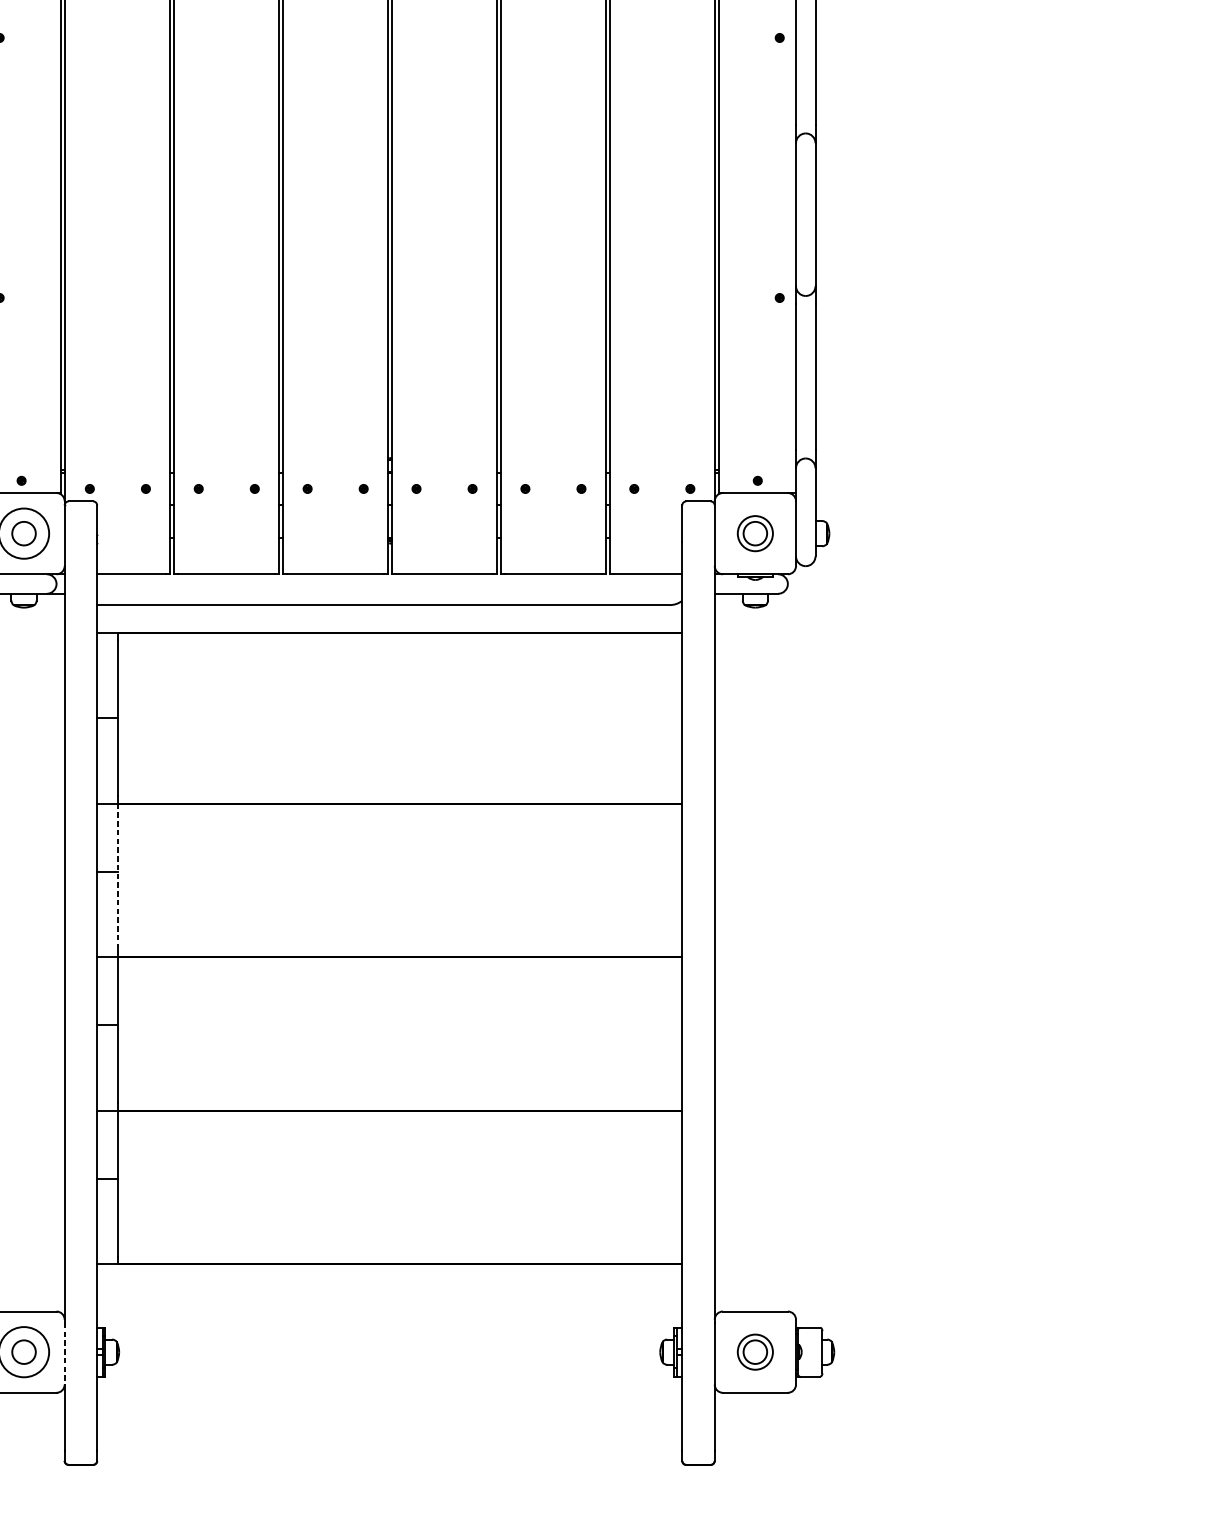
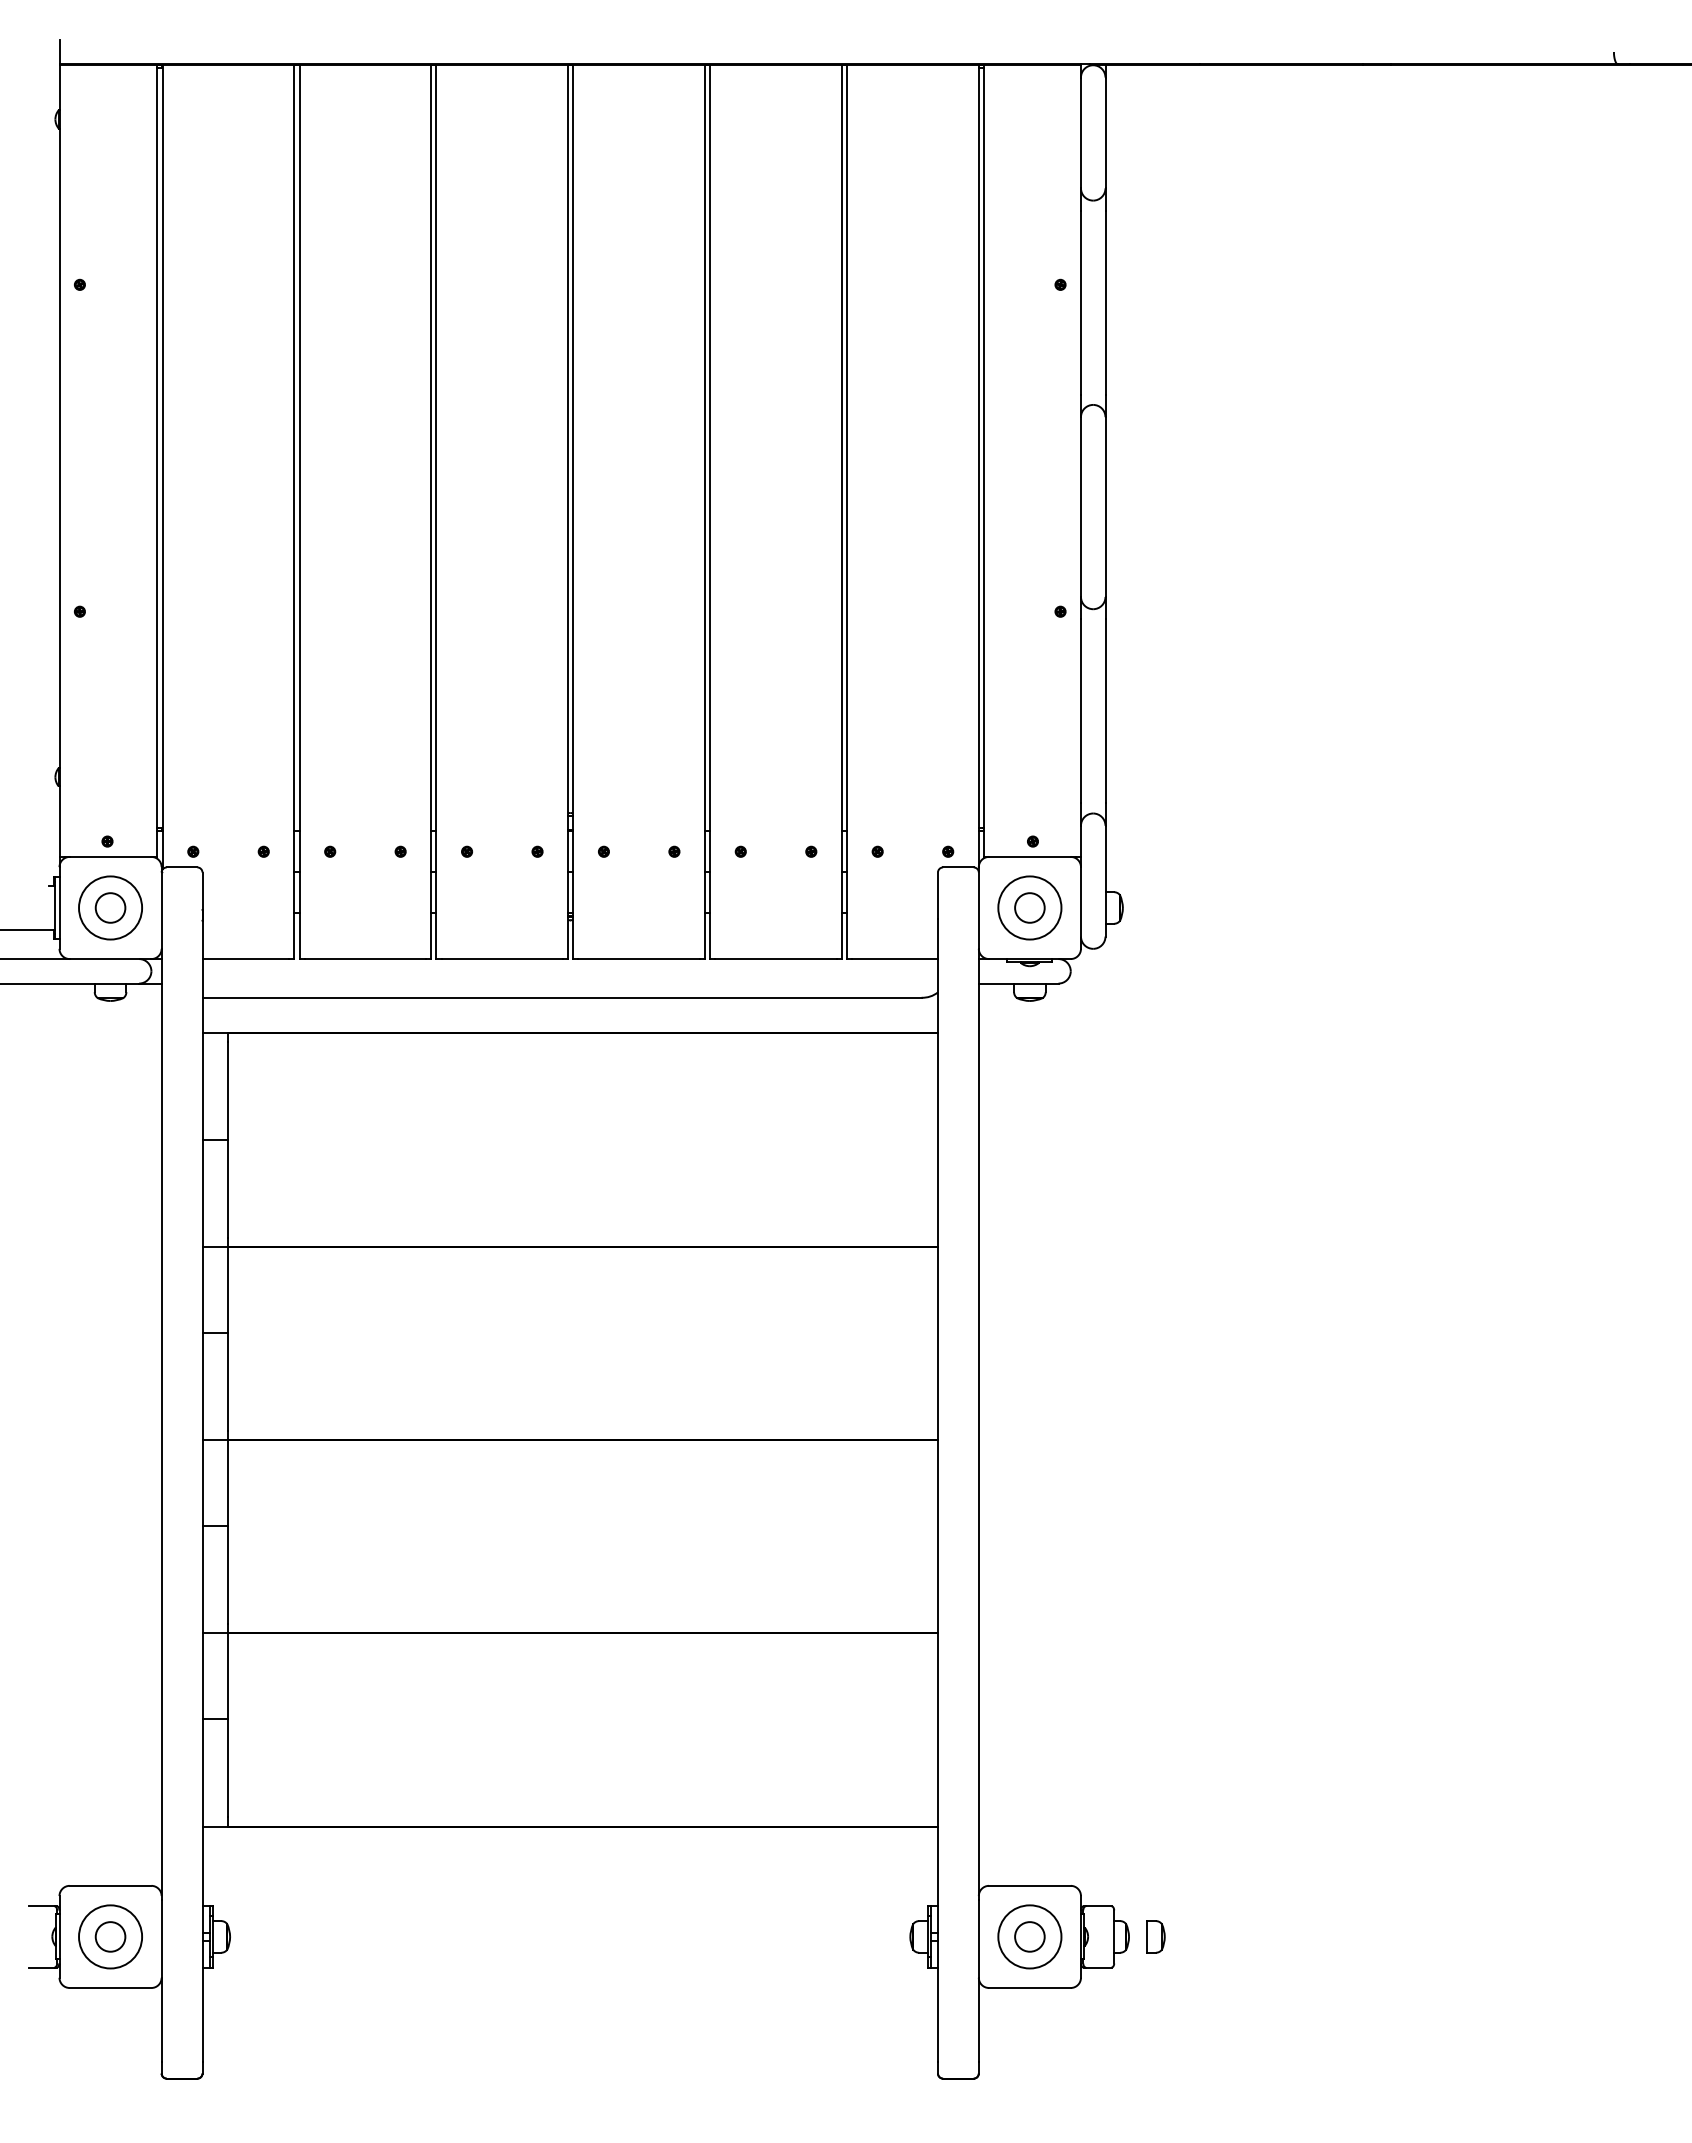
circle: (755, 533) -> (1029, 907), size x1.43
line: (117, 876) -> (228, 1339), dashed -> solid
circle: (755, 1351) -> (1029, 1936), size x1.43
part: (855, 1351) -> (1155, 1936), added
line: (64, 1353) -> (161, 1938), dashed -> solid

